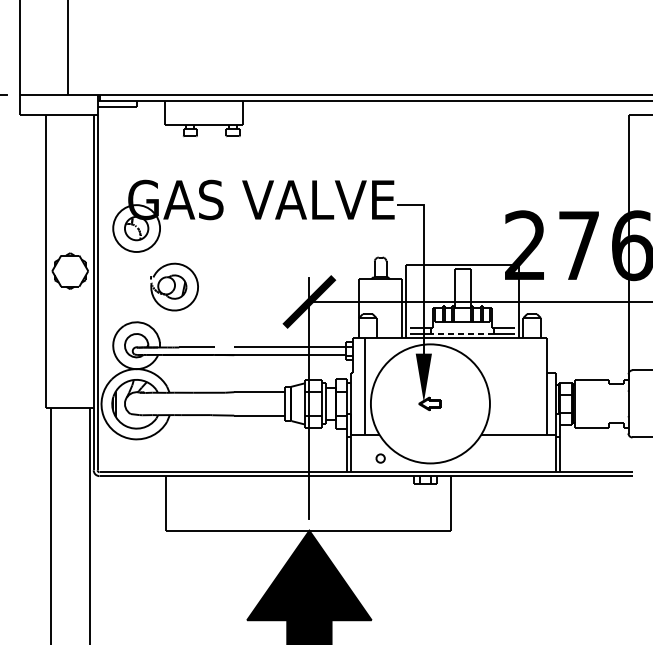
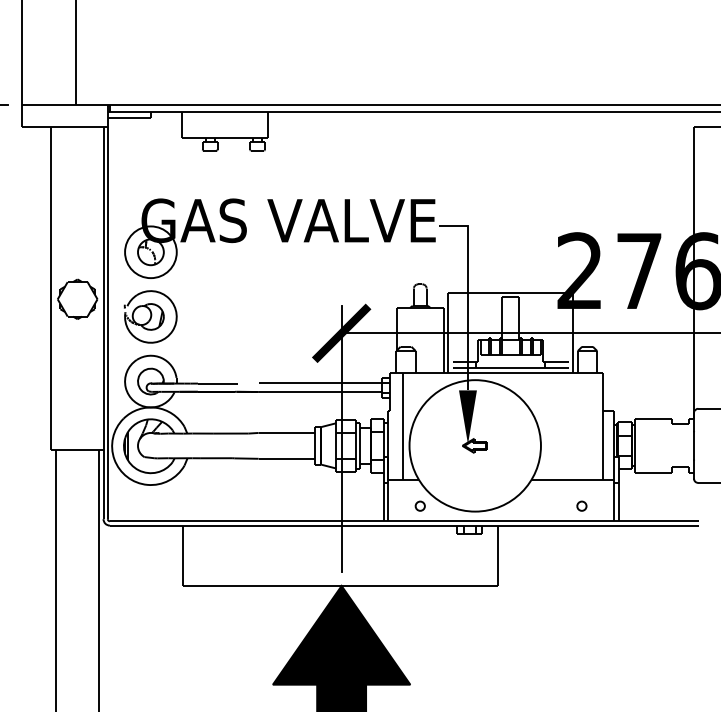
part: (174, 286) -> (150, 316), moved
line: (462, 333) -> (510, 368), dashed -> solid
part: (526, 457) -> (581, 505), added

